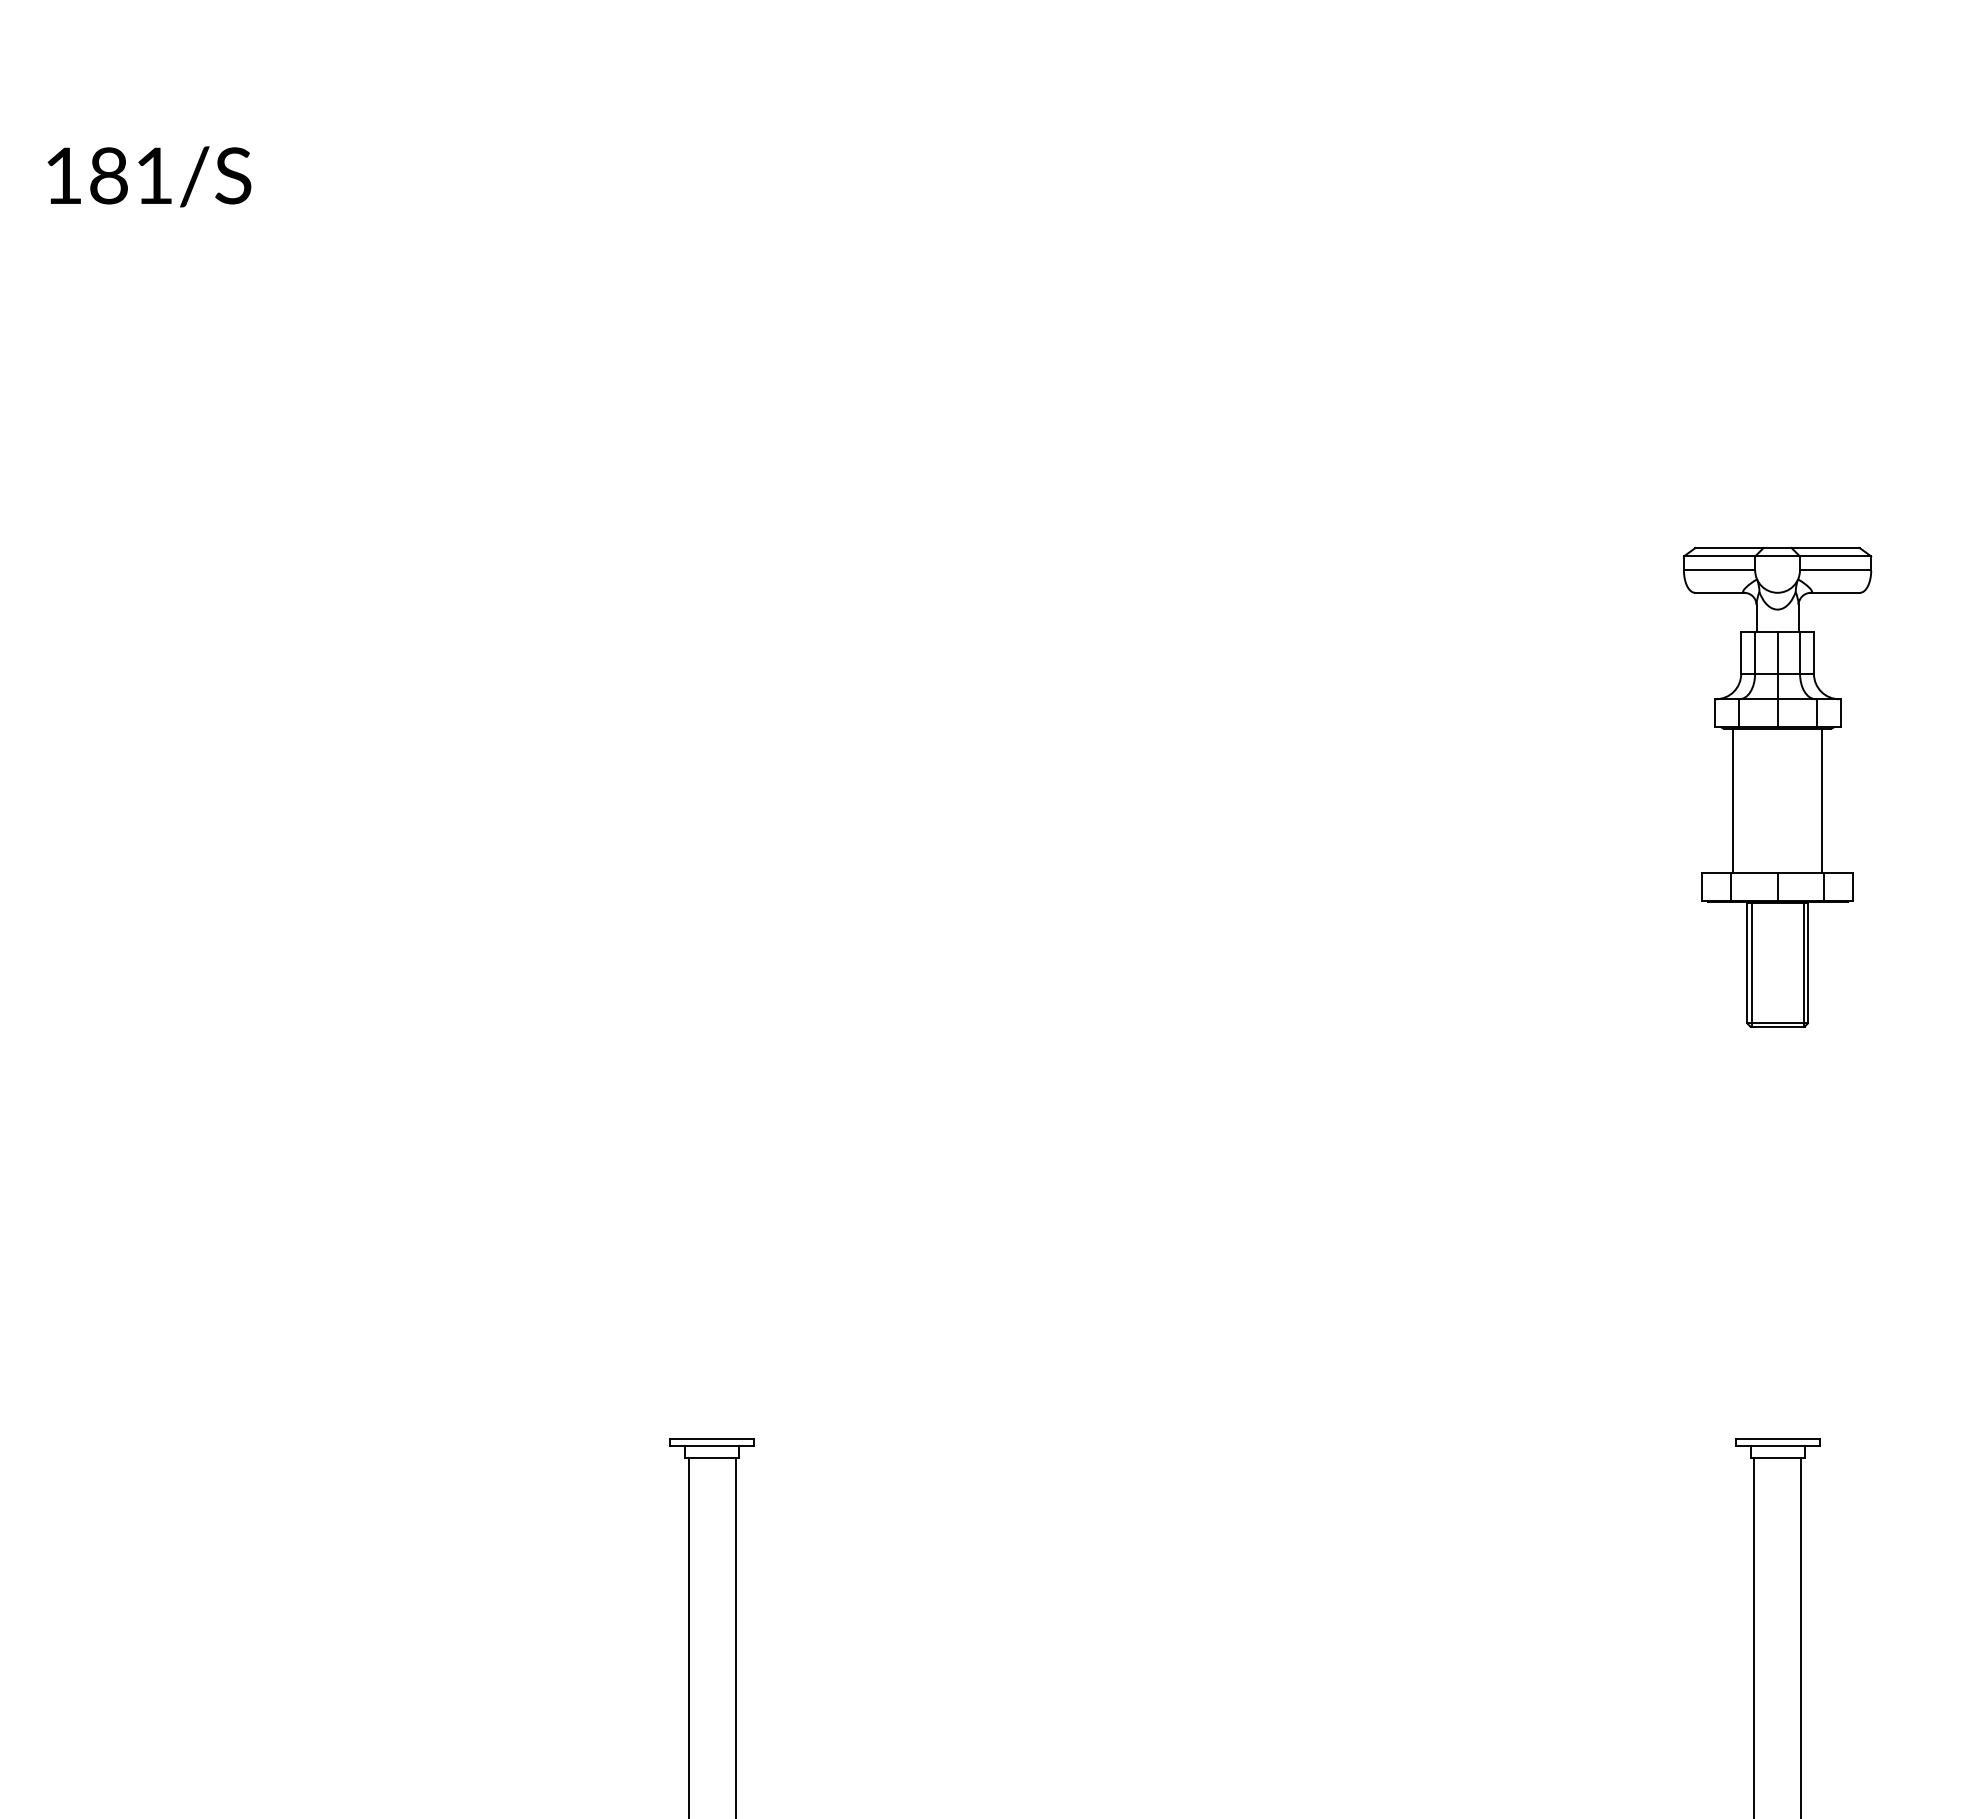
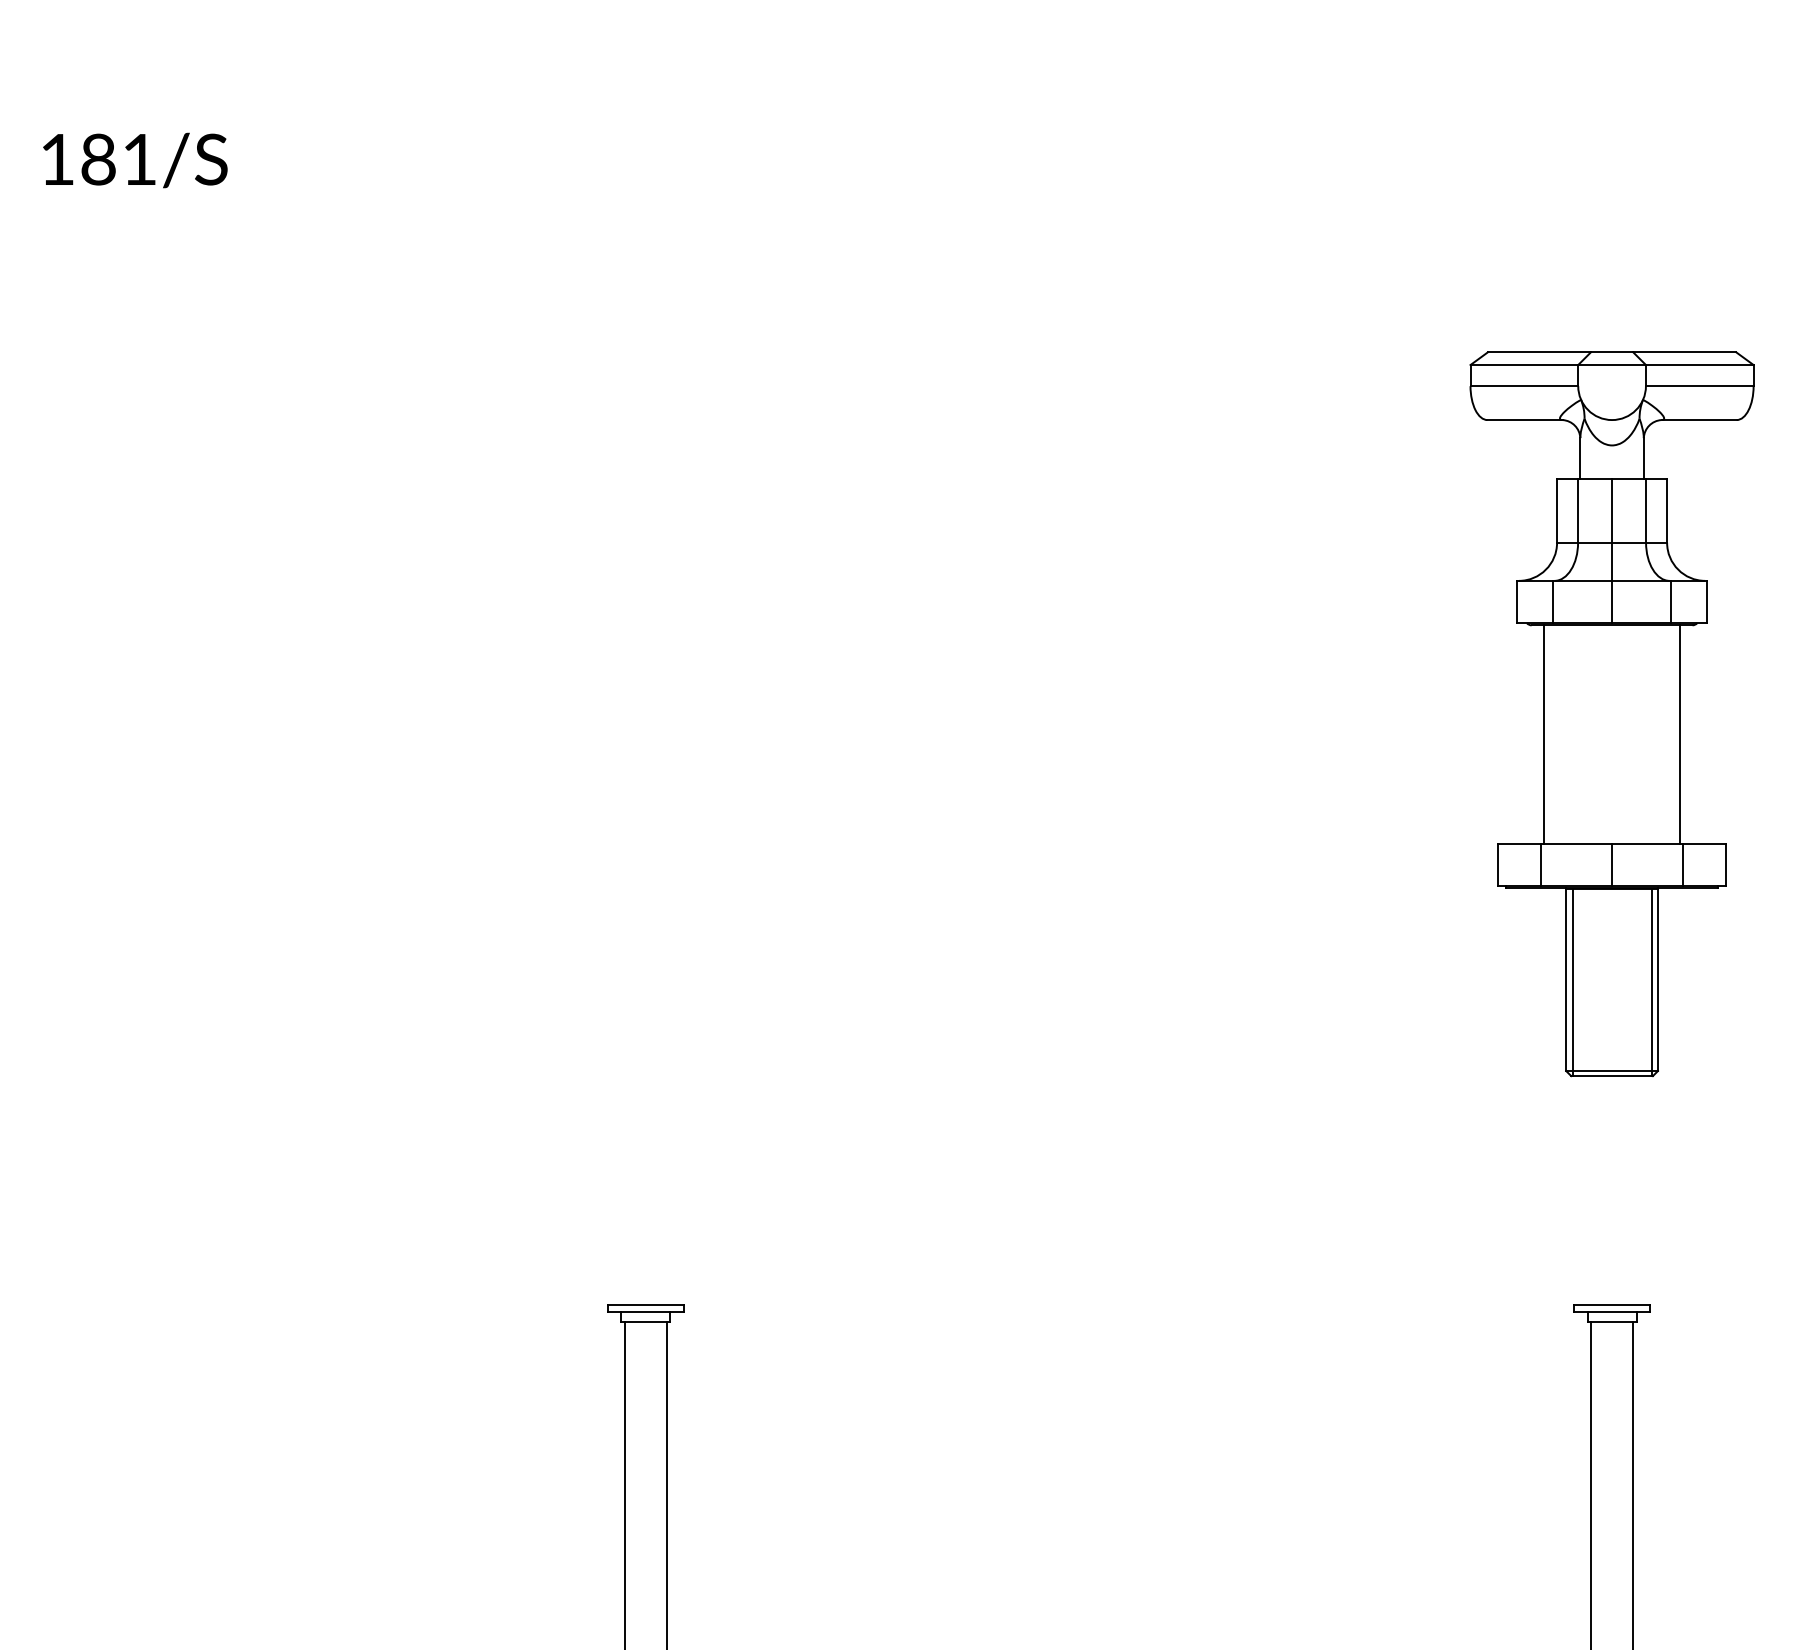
part: (1777, 787) -> (1611, 714), size x1.67

